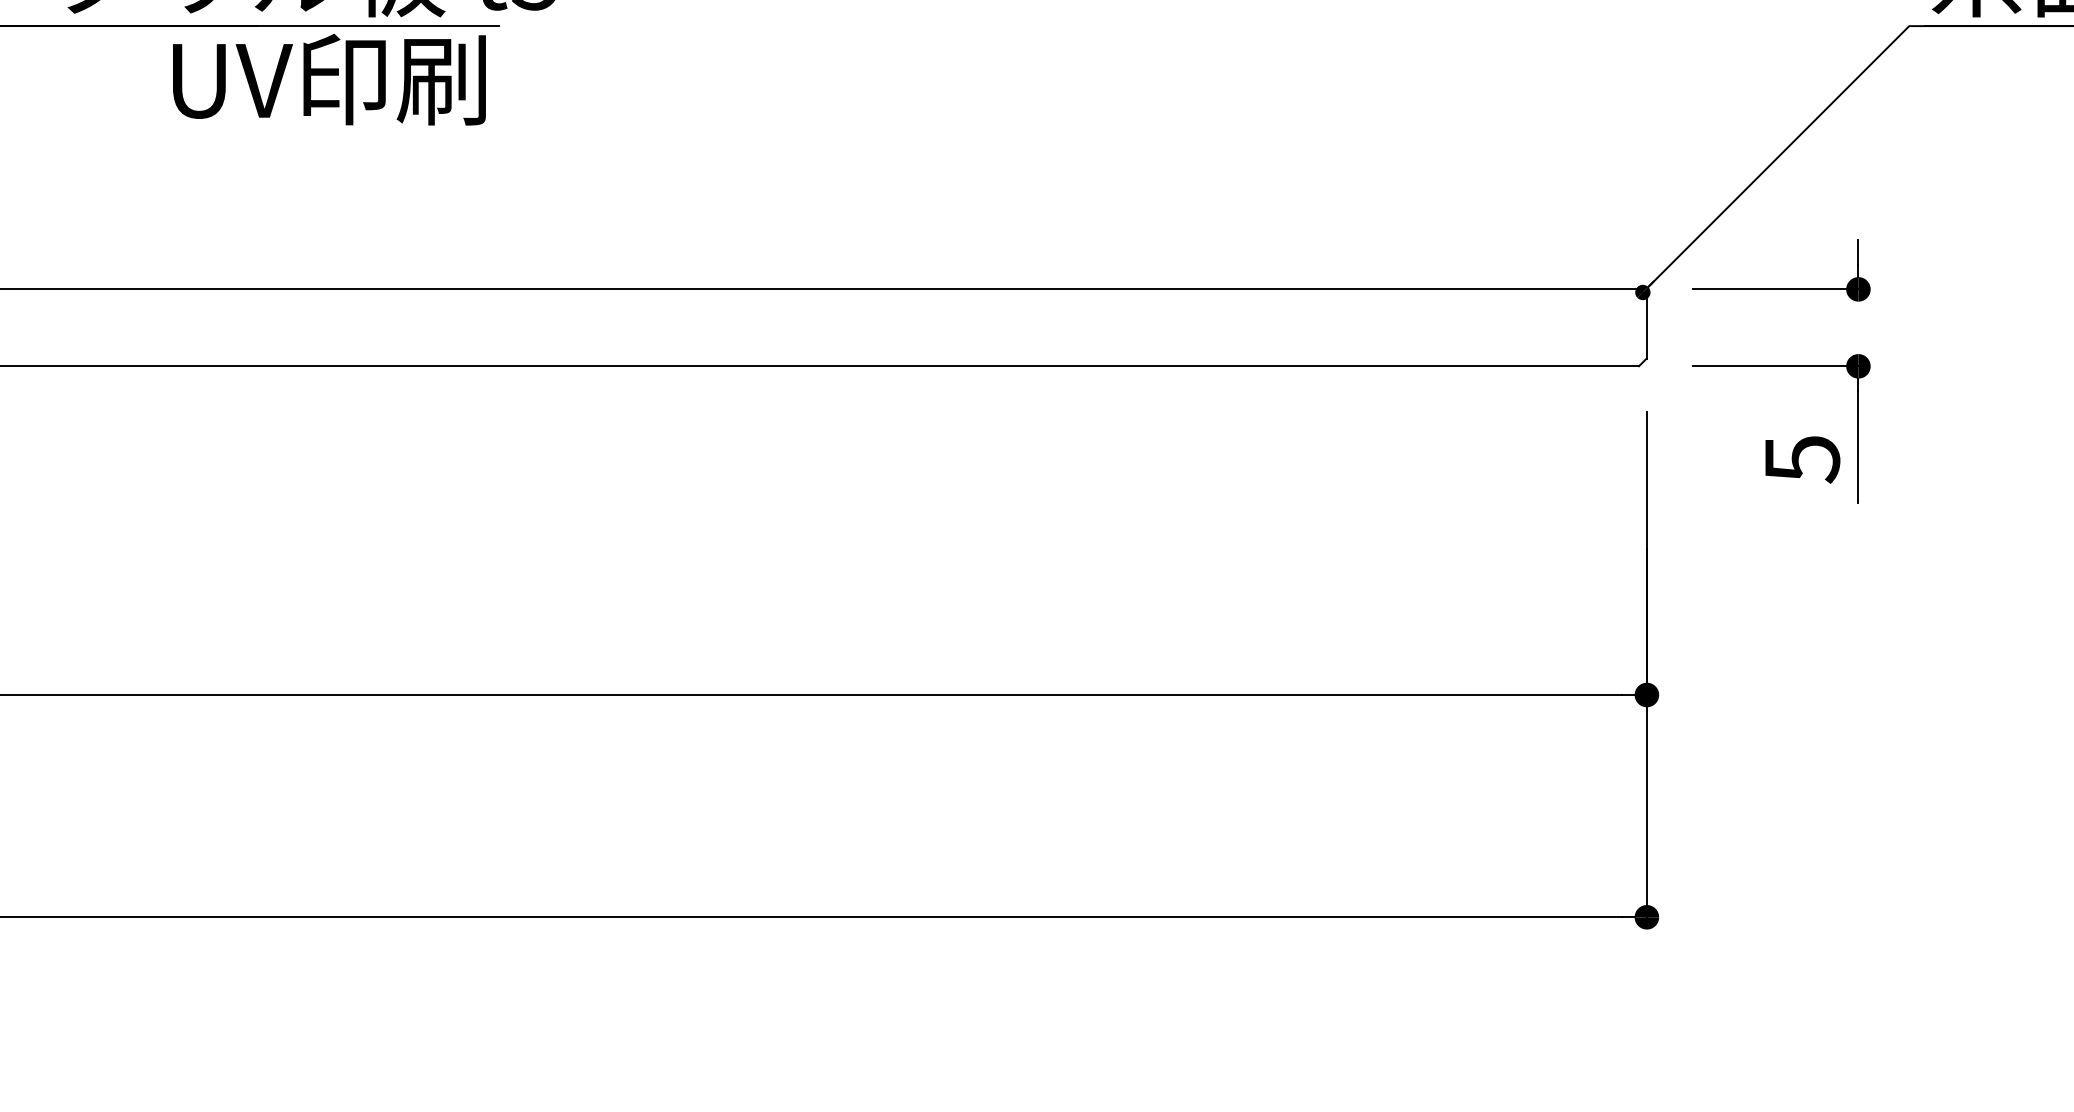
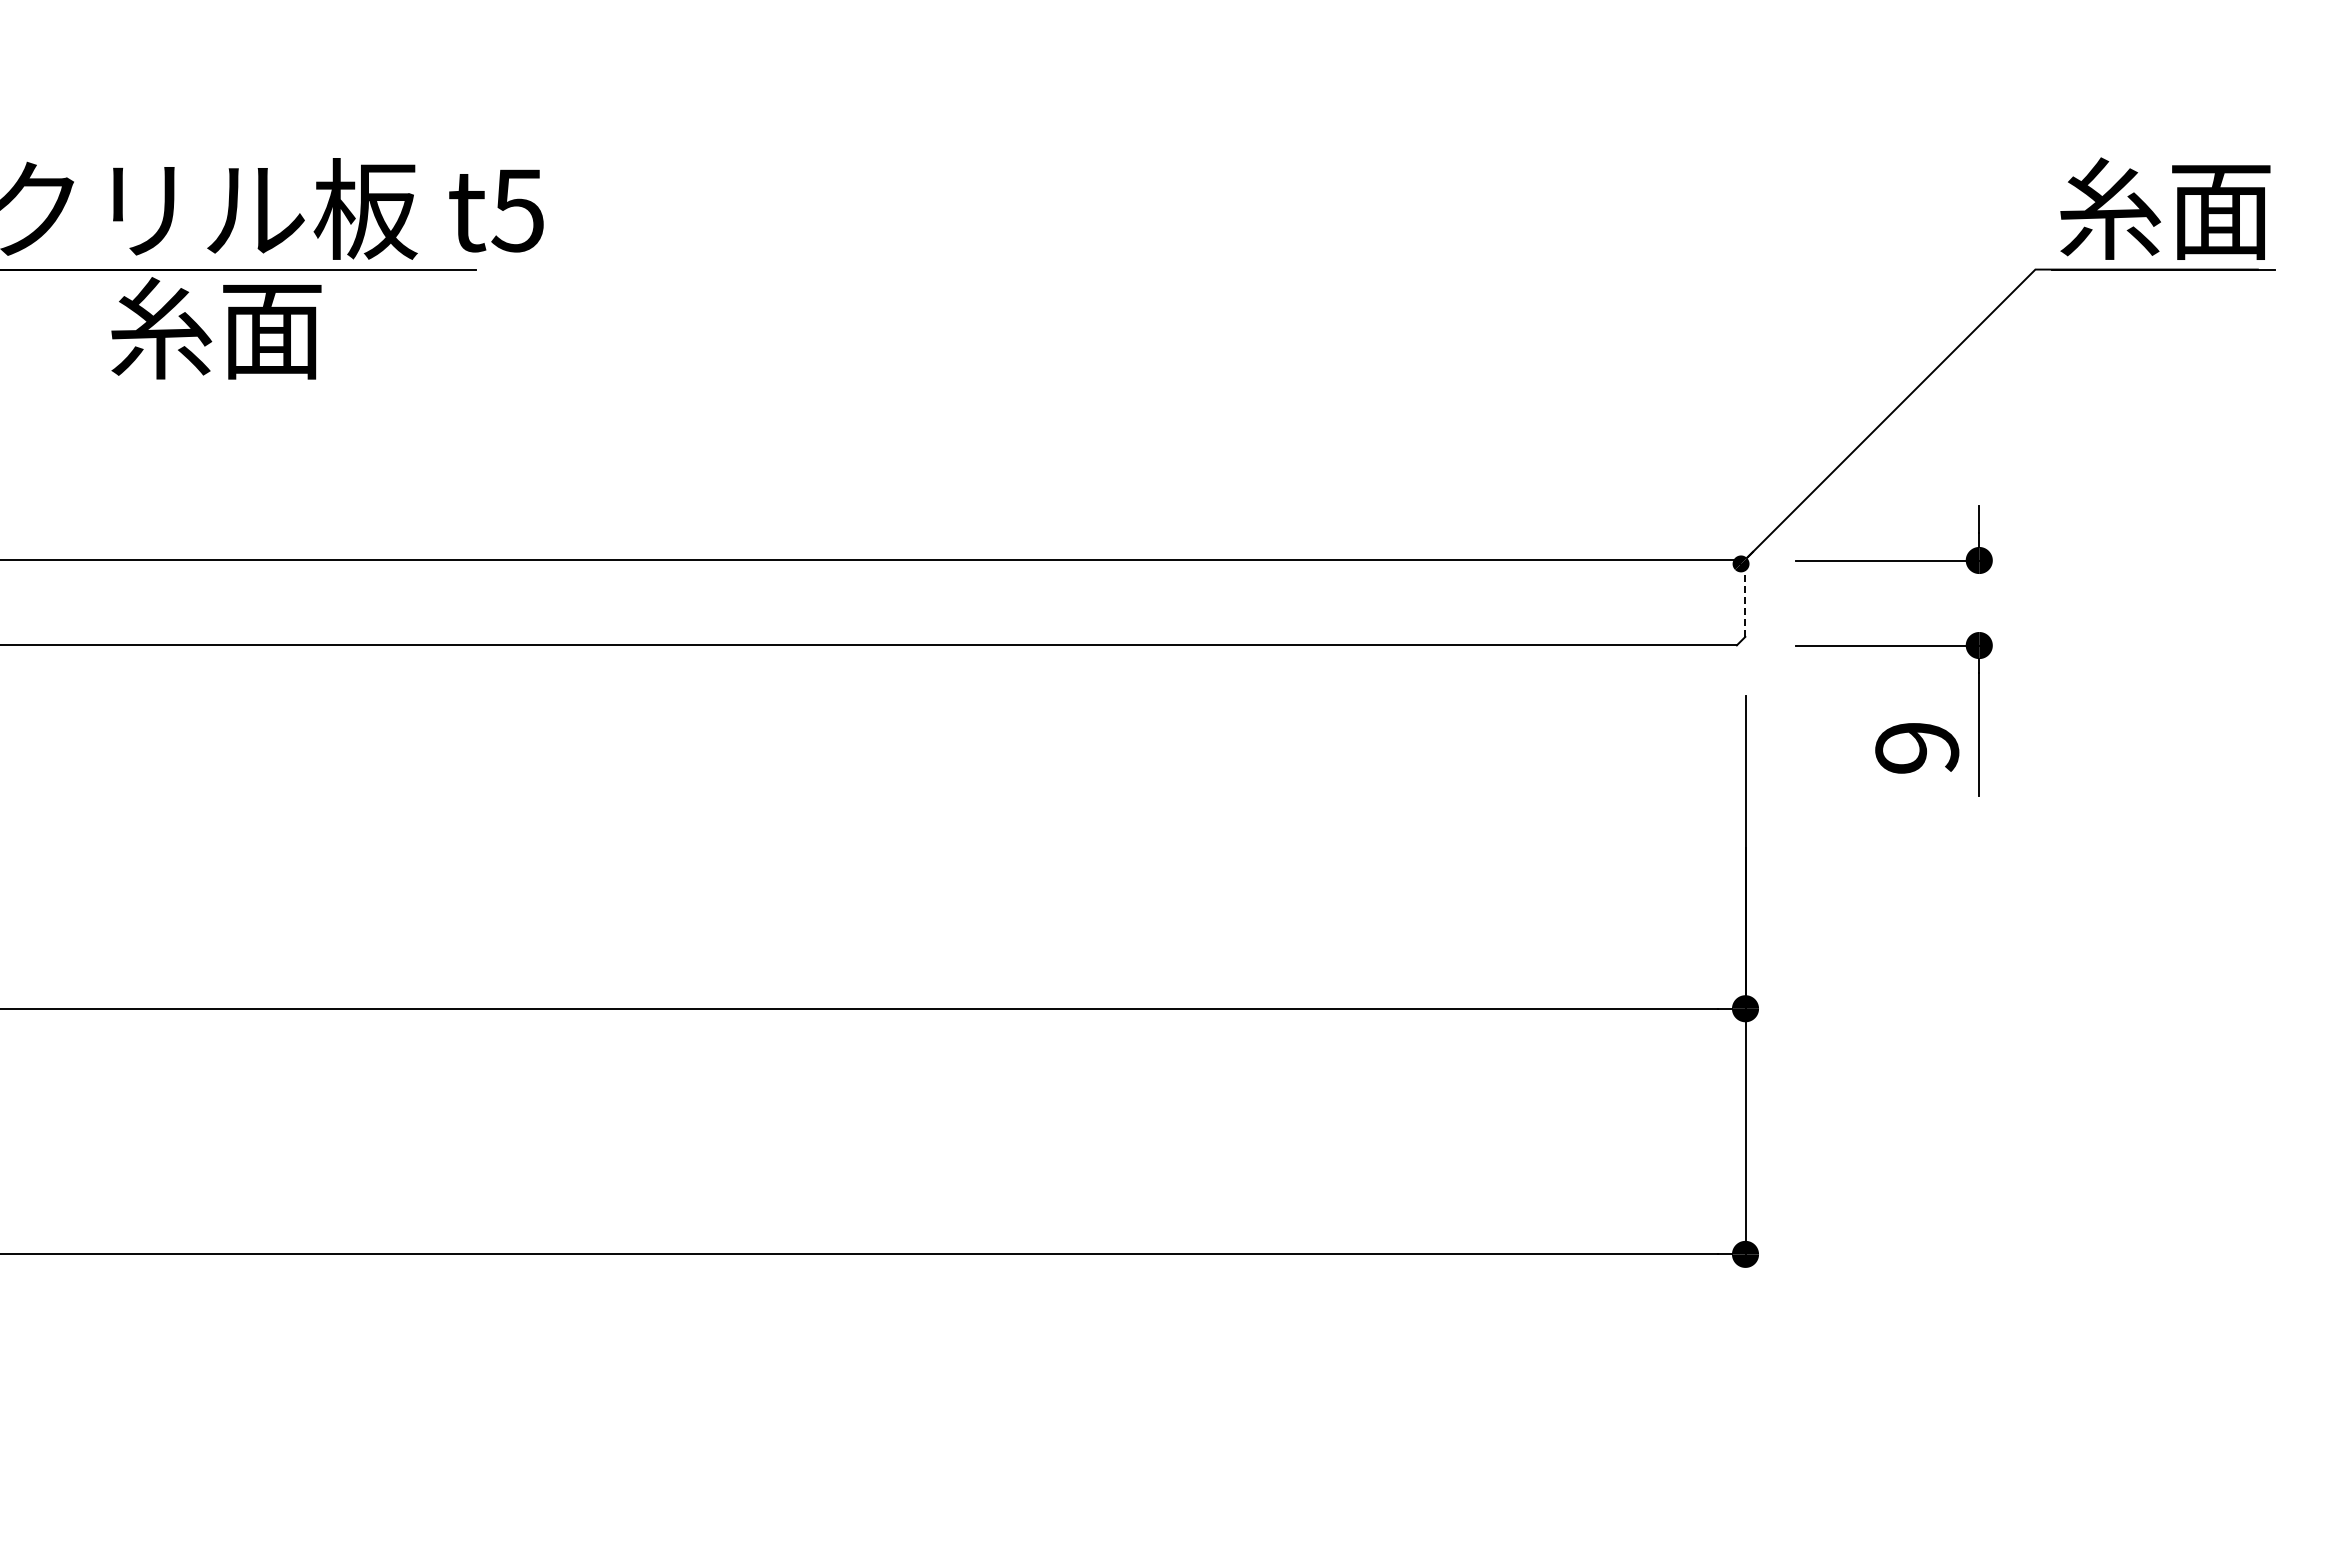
text: (326, 79) -> (286, 328), UV印刷 -> 糸面
line: (1646, 327) -> (1745, 602), solid -> dashed
text: (1802, 460) -> (1917, 749), 5 -> 9

